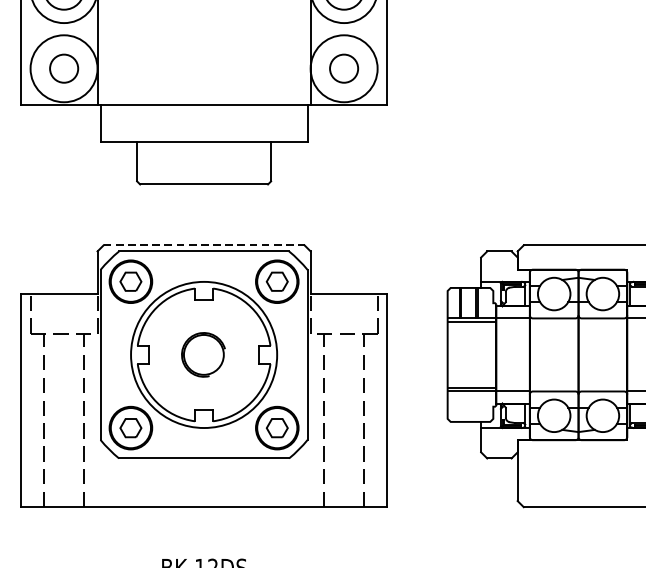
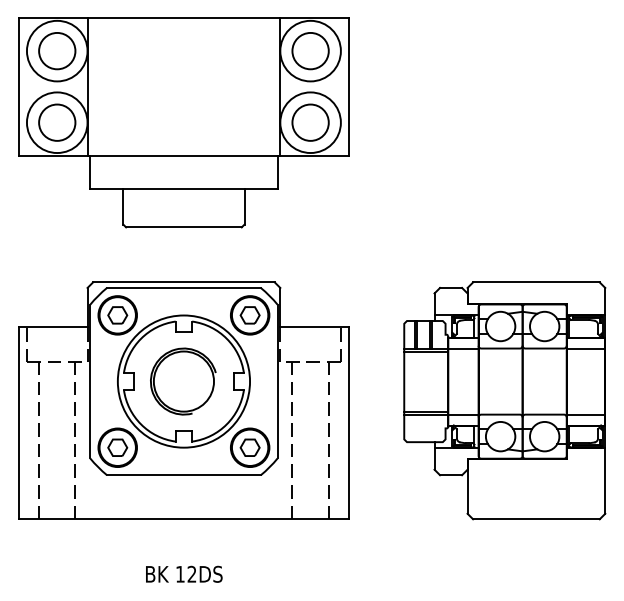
circle: (64, 68) -> (57, 122), size x1.43
circle: (344, 68) -> (310, 122), size x1.43
line: (203, 245) -> (183, 282), dashed -> solid
part: (203, 354) -> (183, 381), size x1.67

